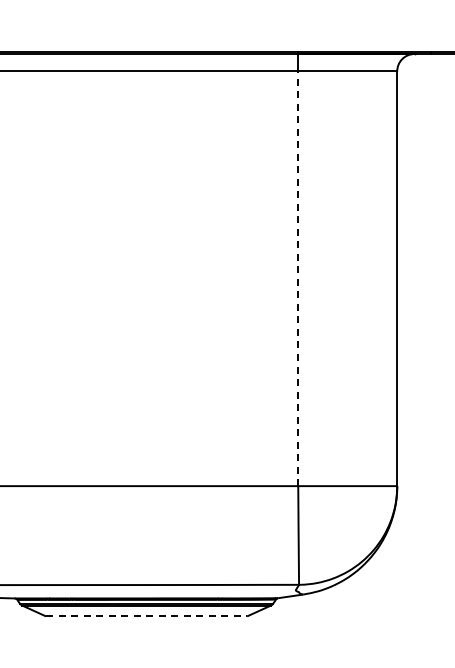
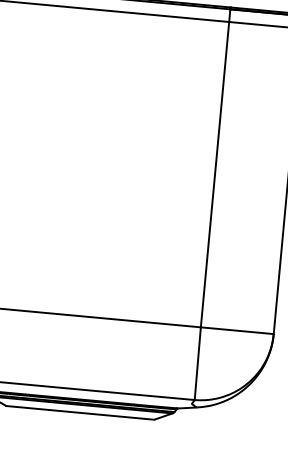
line: (298, 278) -> (215, 174), dashed -> solid
line: (146, 616) -> (80, 412), dashed -> solid

